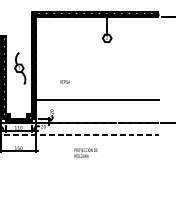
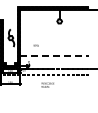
line: (97, 99) -> (54, 55), solid -> dashed

